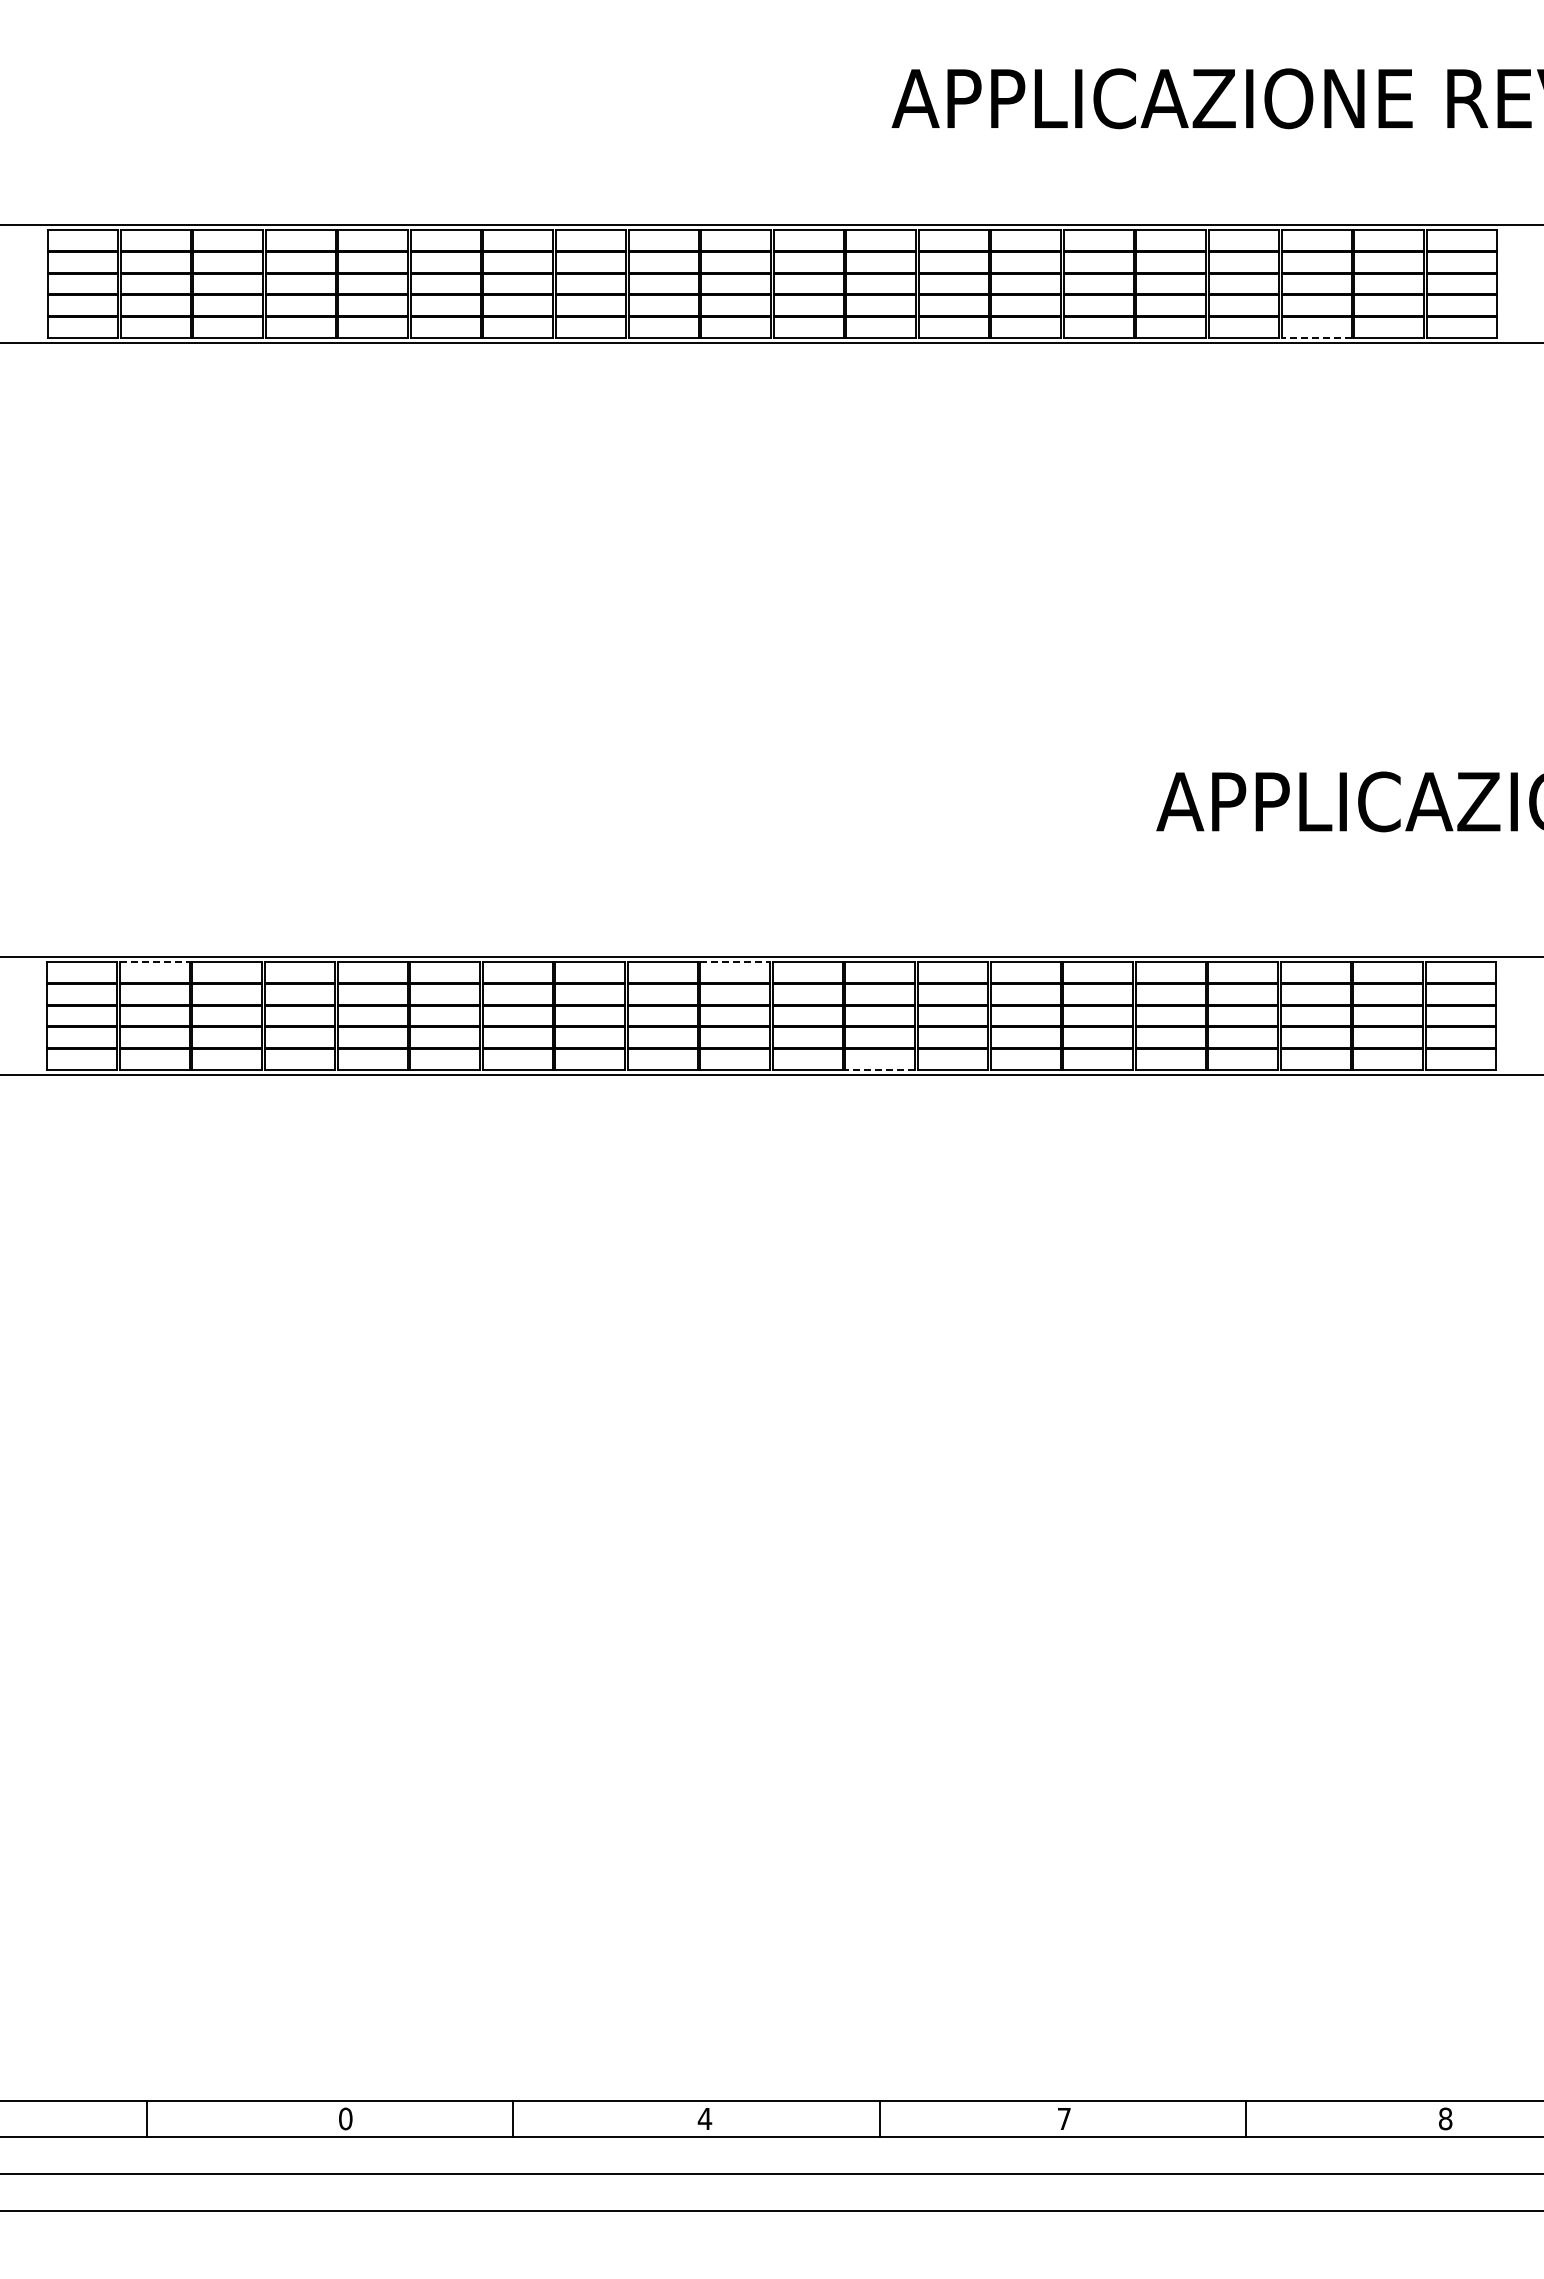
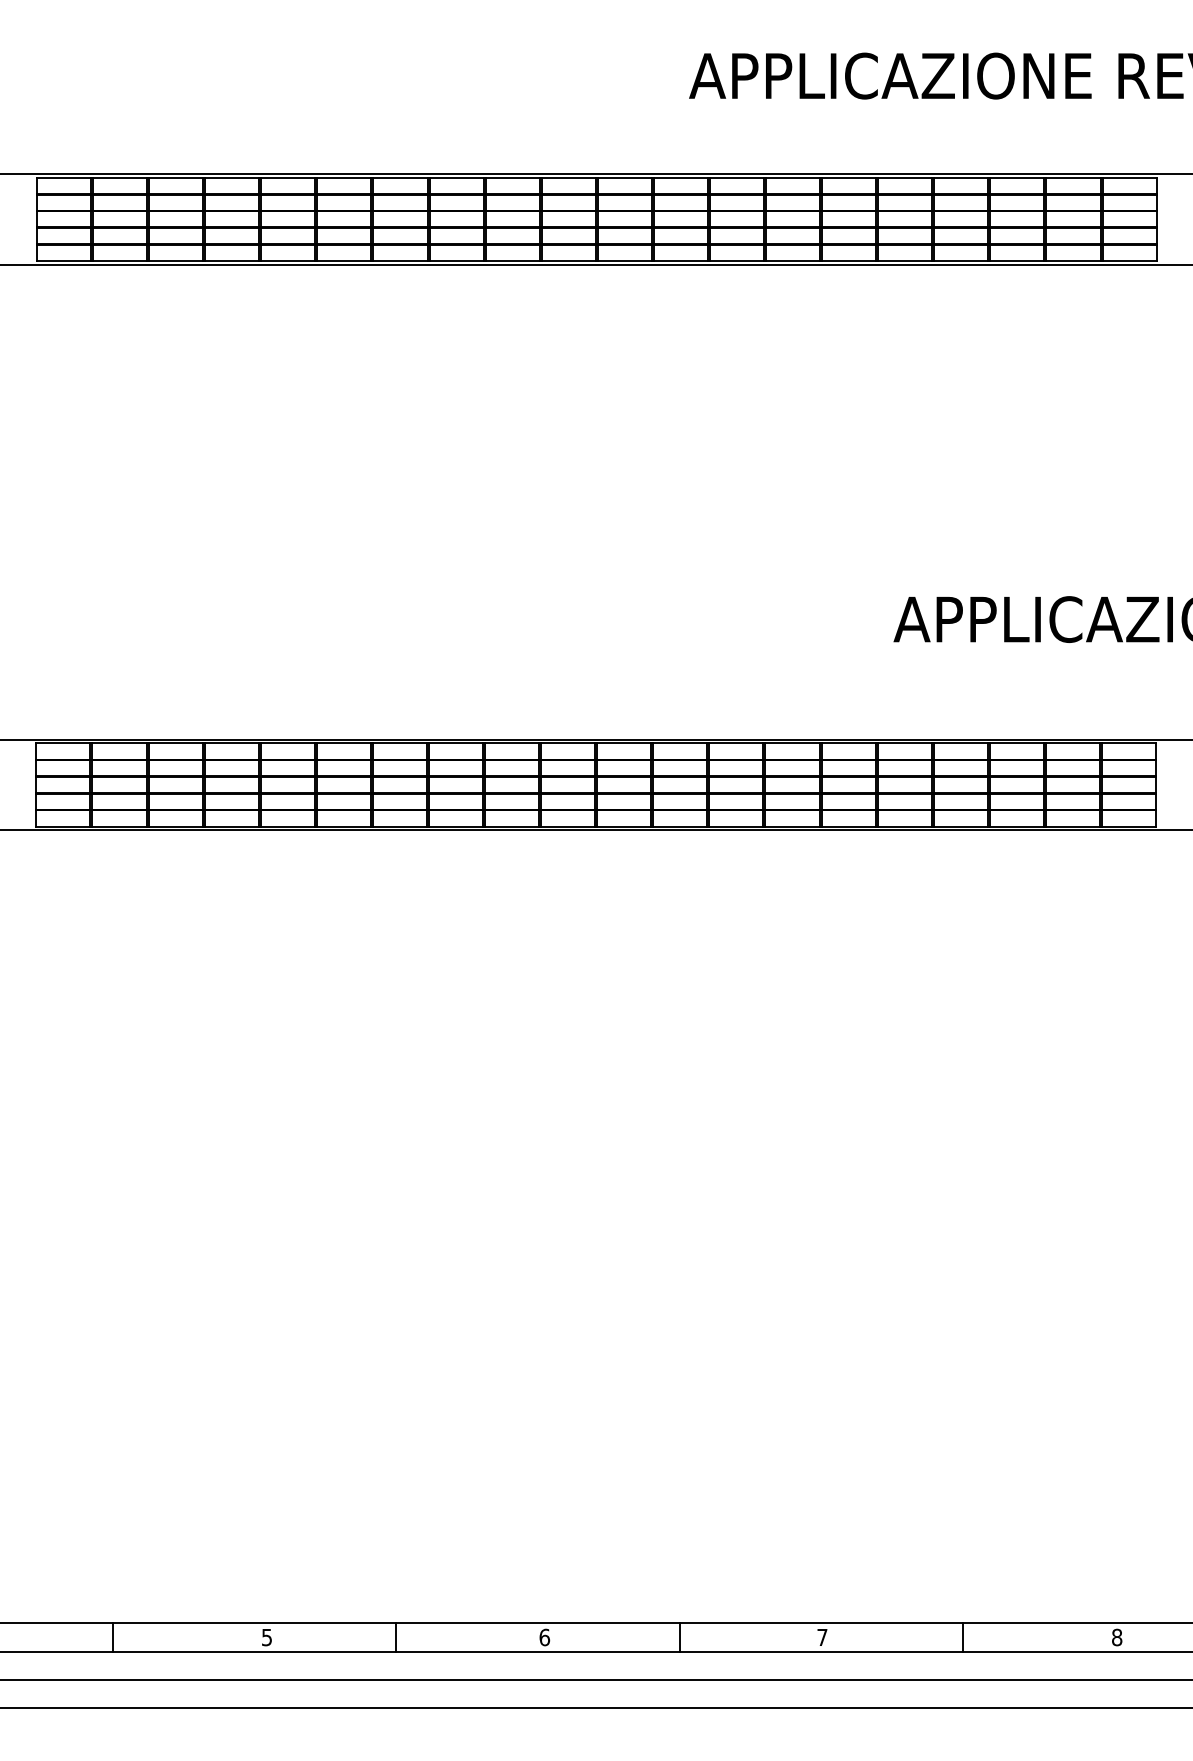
line: (1316, 337) -> (1017, 260), dashed -> solid
line: (154, 962) -> (119, 743), dashed -> solid
line: (735, 962) -> (568, 743), dashed -> solid
line: (880, 1069) -> (680, 826), dashed -> solid
text: (345, 2118) -> (266, 1637), 0 -> 5
text: (704, 2118) -> (544, 1637), 4 -> 6

